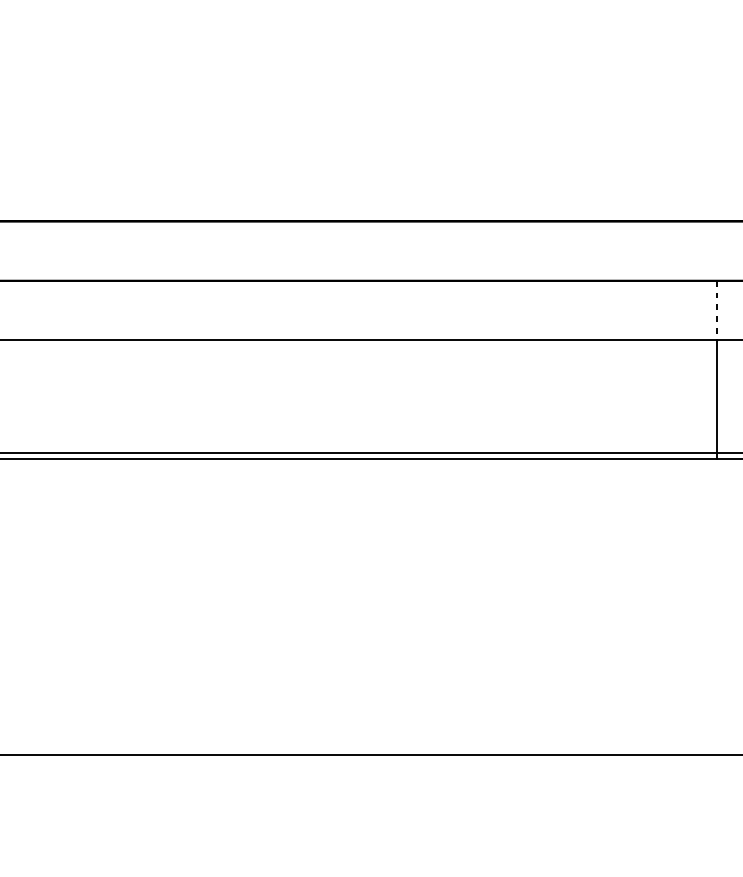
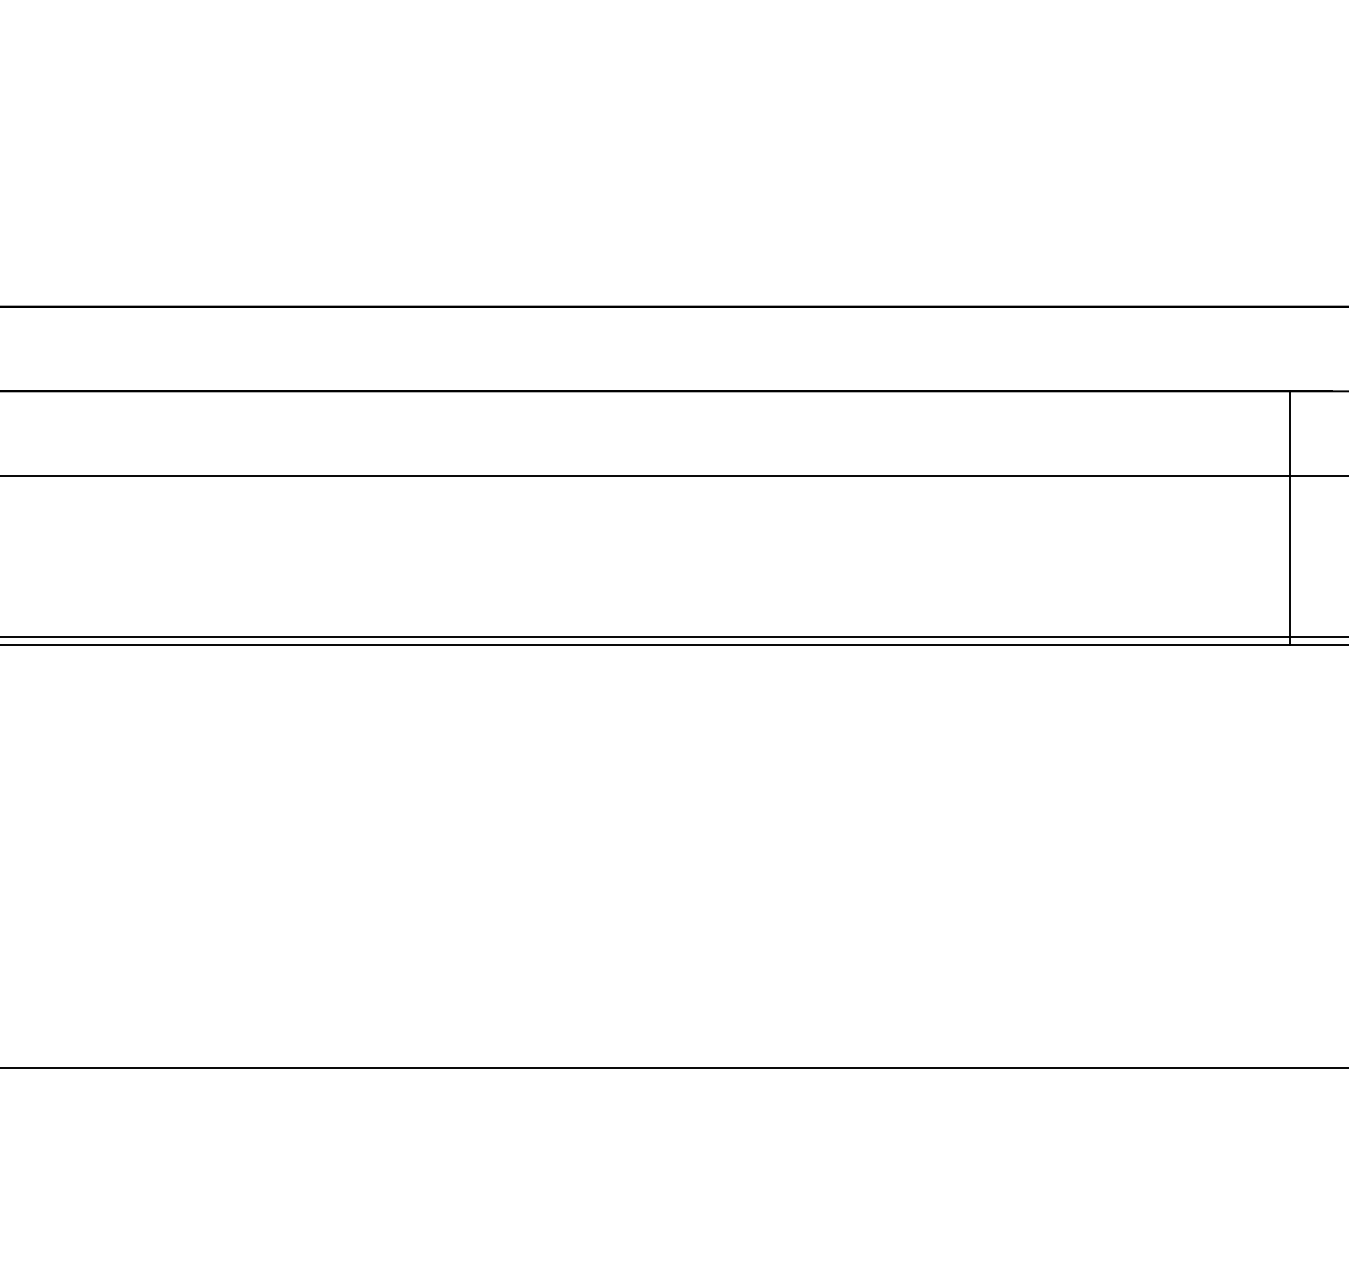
line: (716, 310) -> (1289, 434), dashed -> solid

